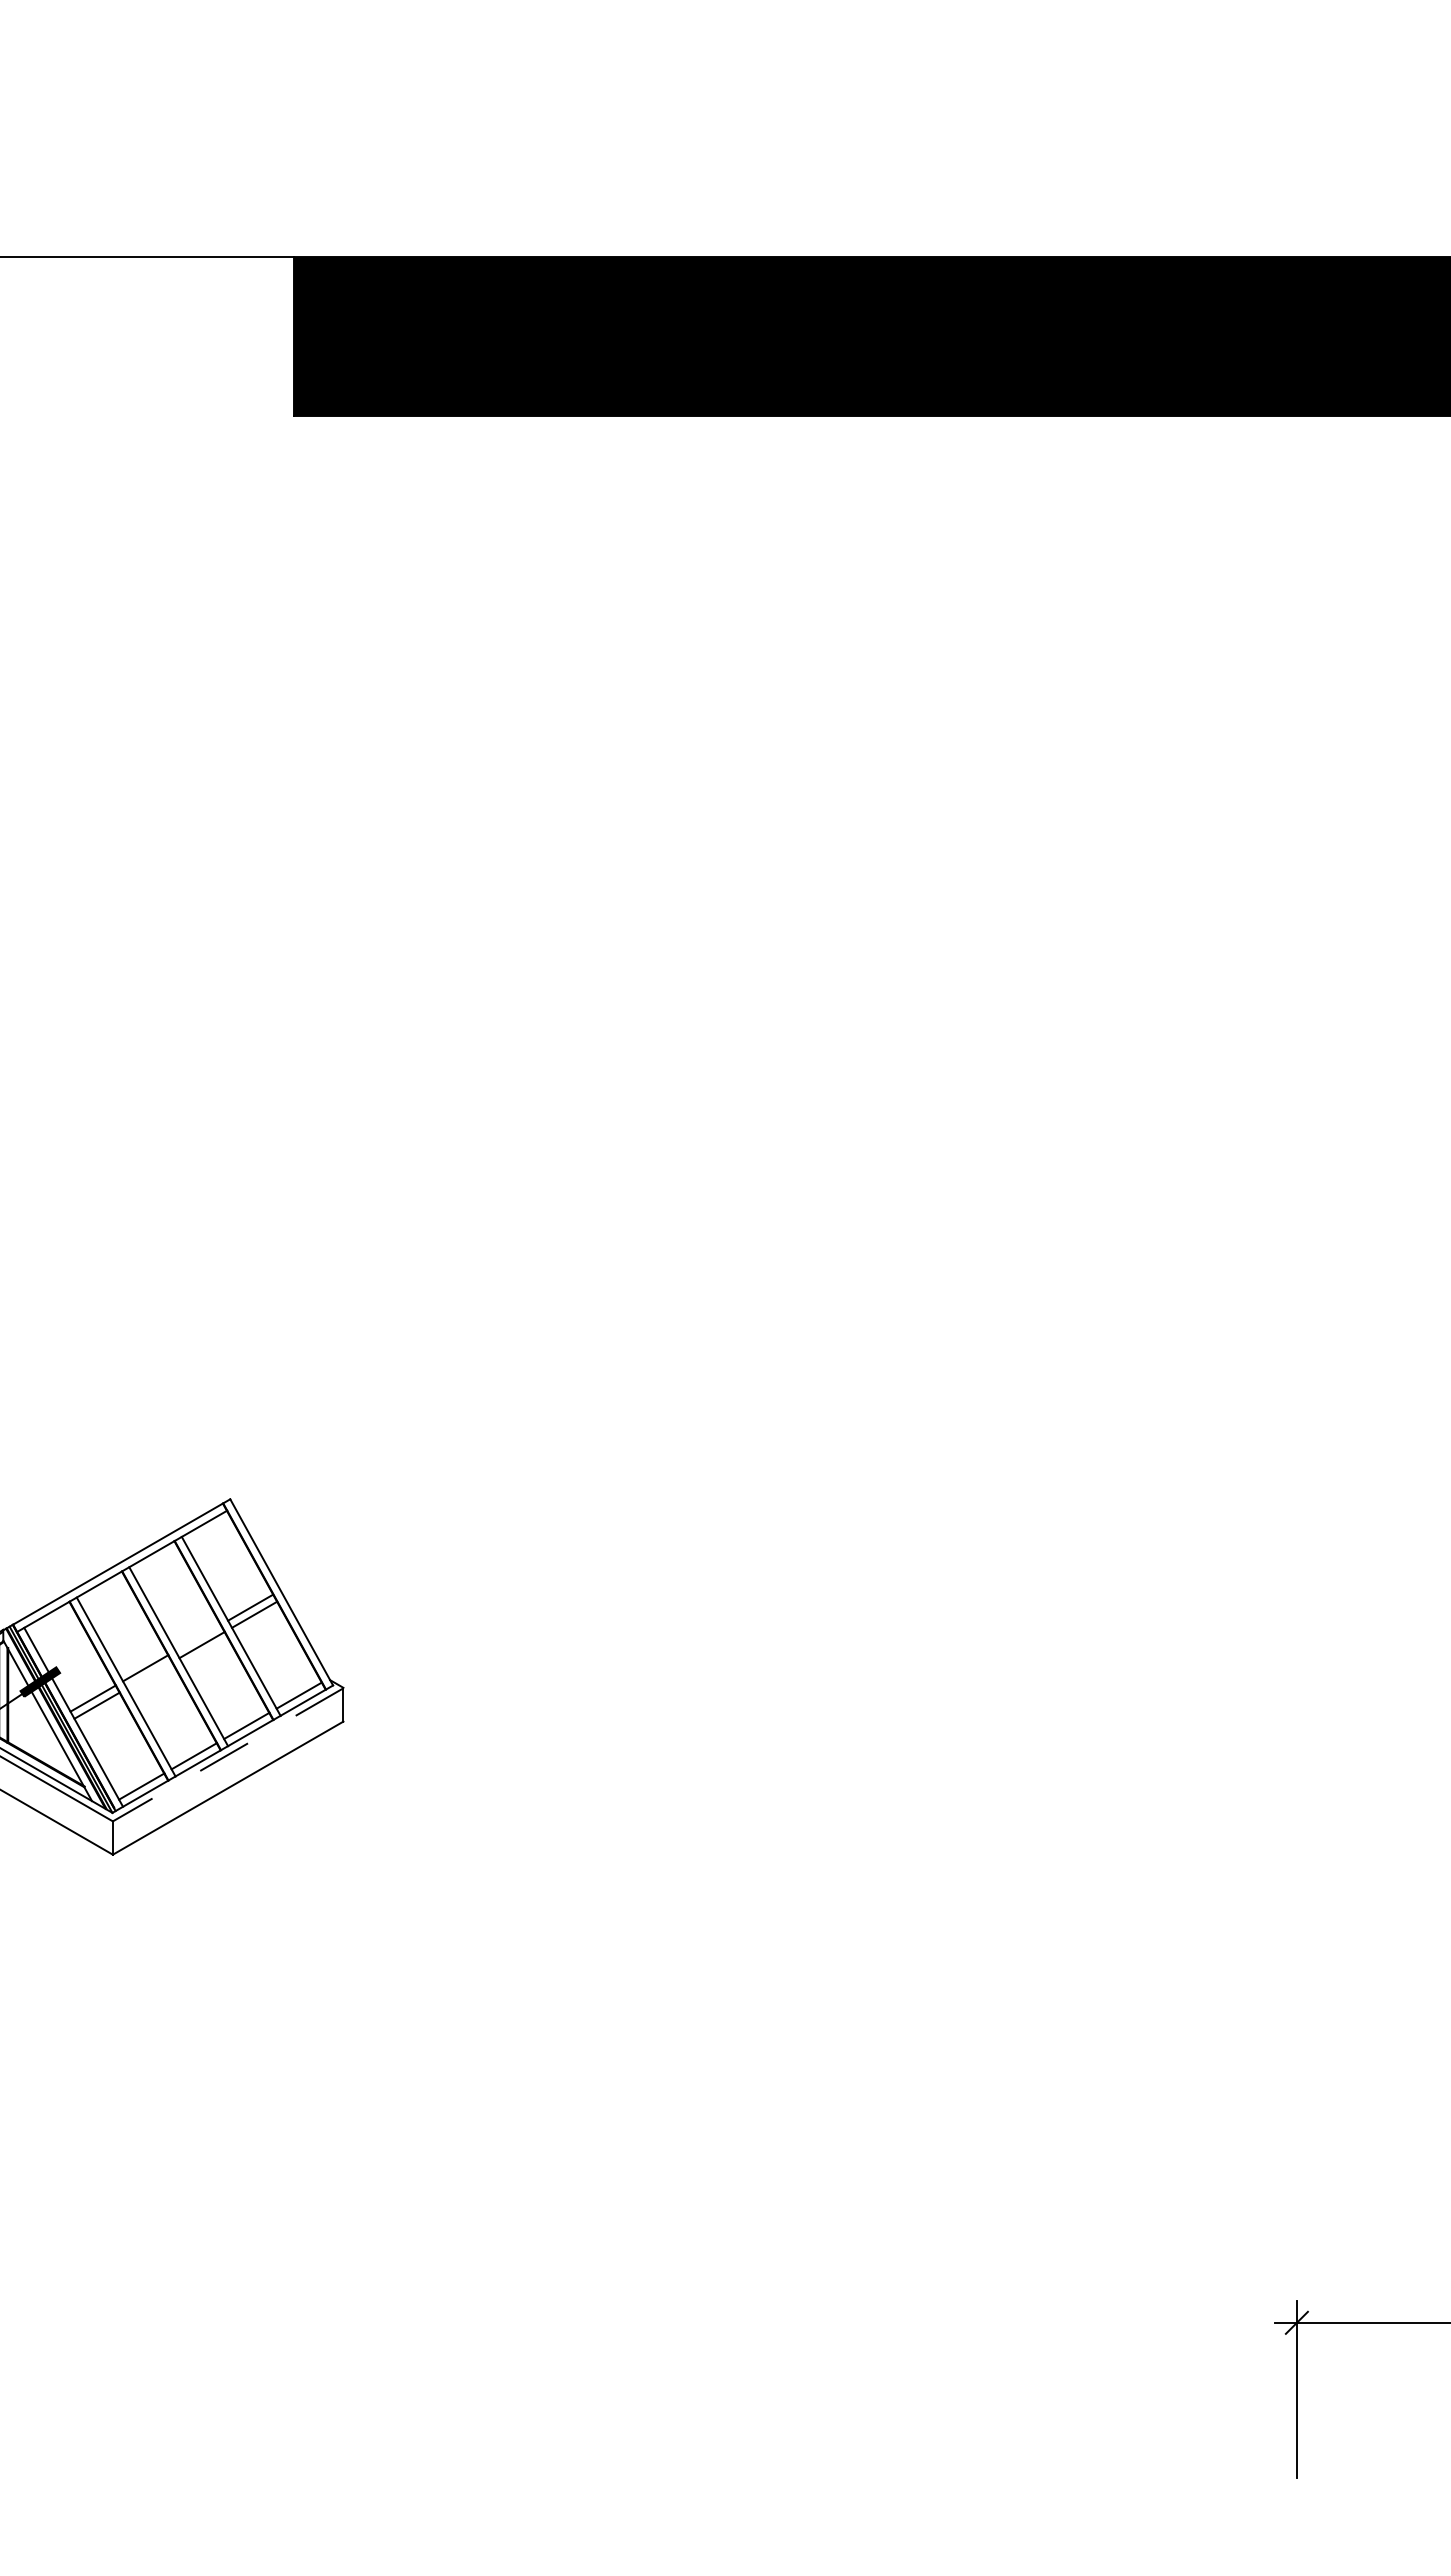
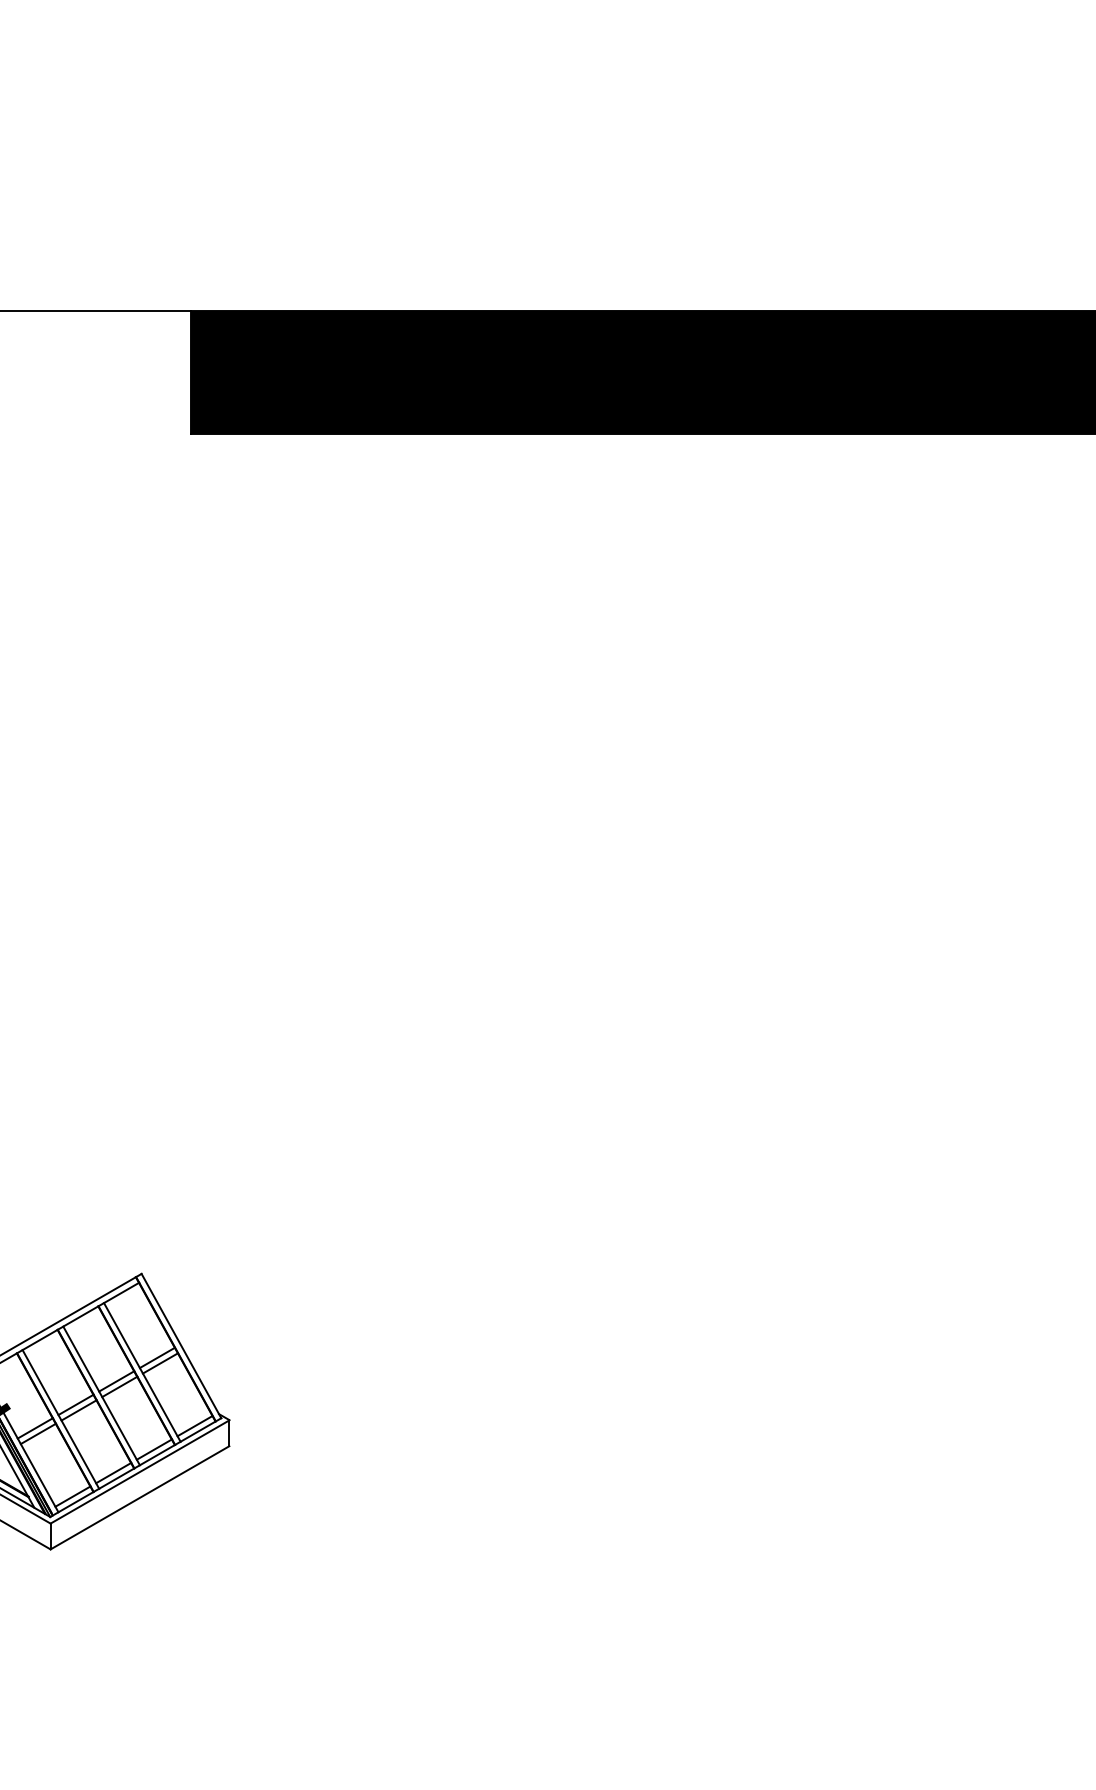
line: (198, 1637) -> (116, 1381), added
line: (149, 1675) -> (78, 1410), added
line: (227, 1755) -> (139, 1472), dashed -> solid

